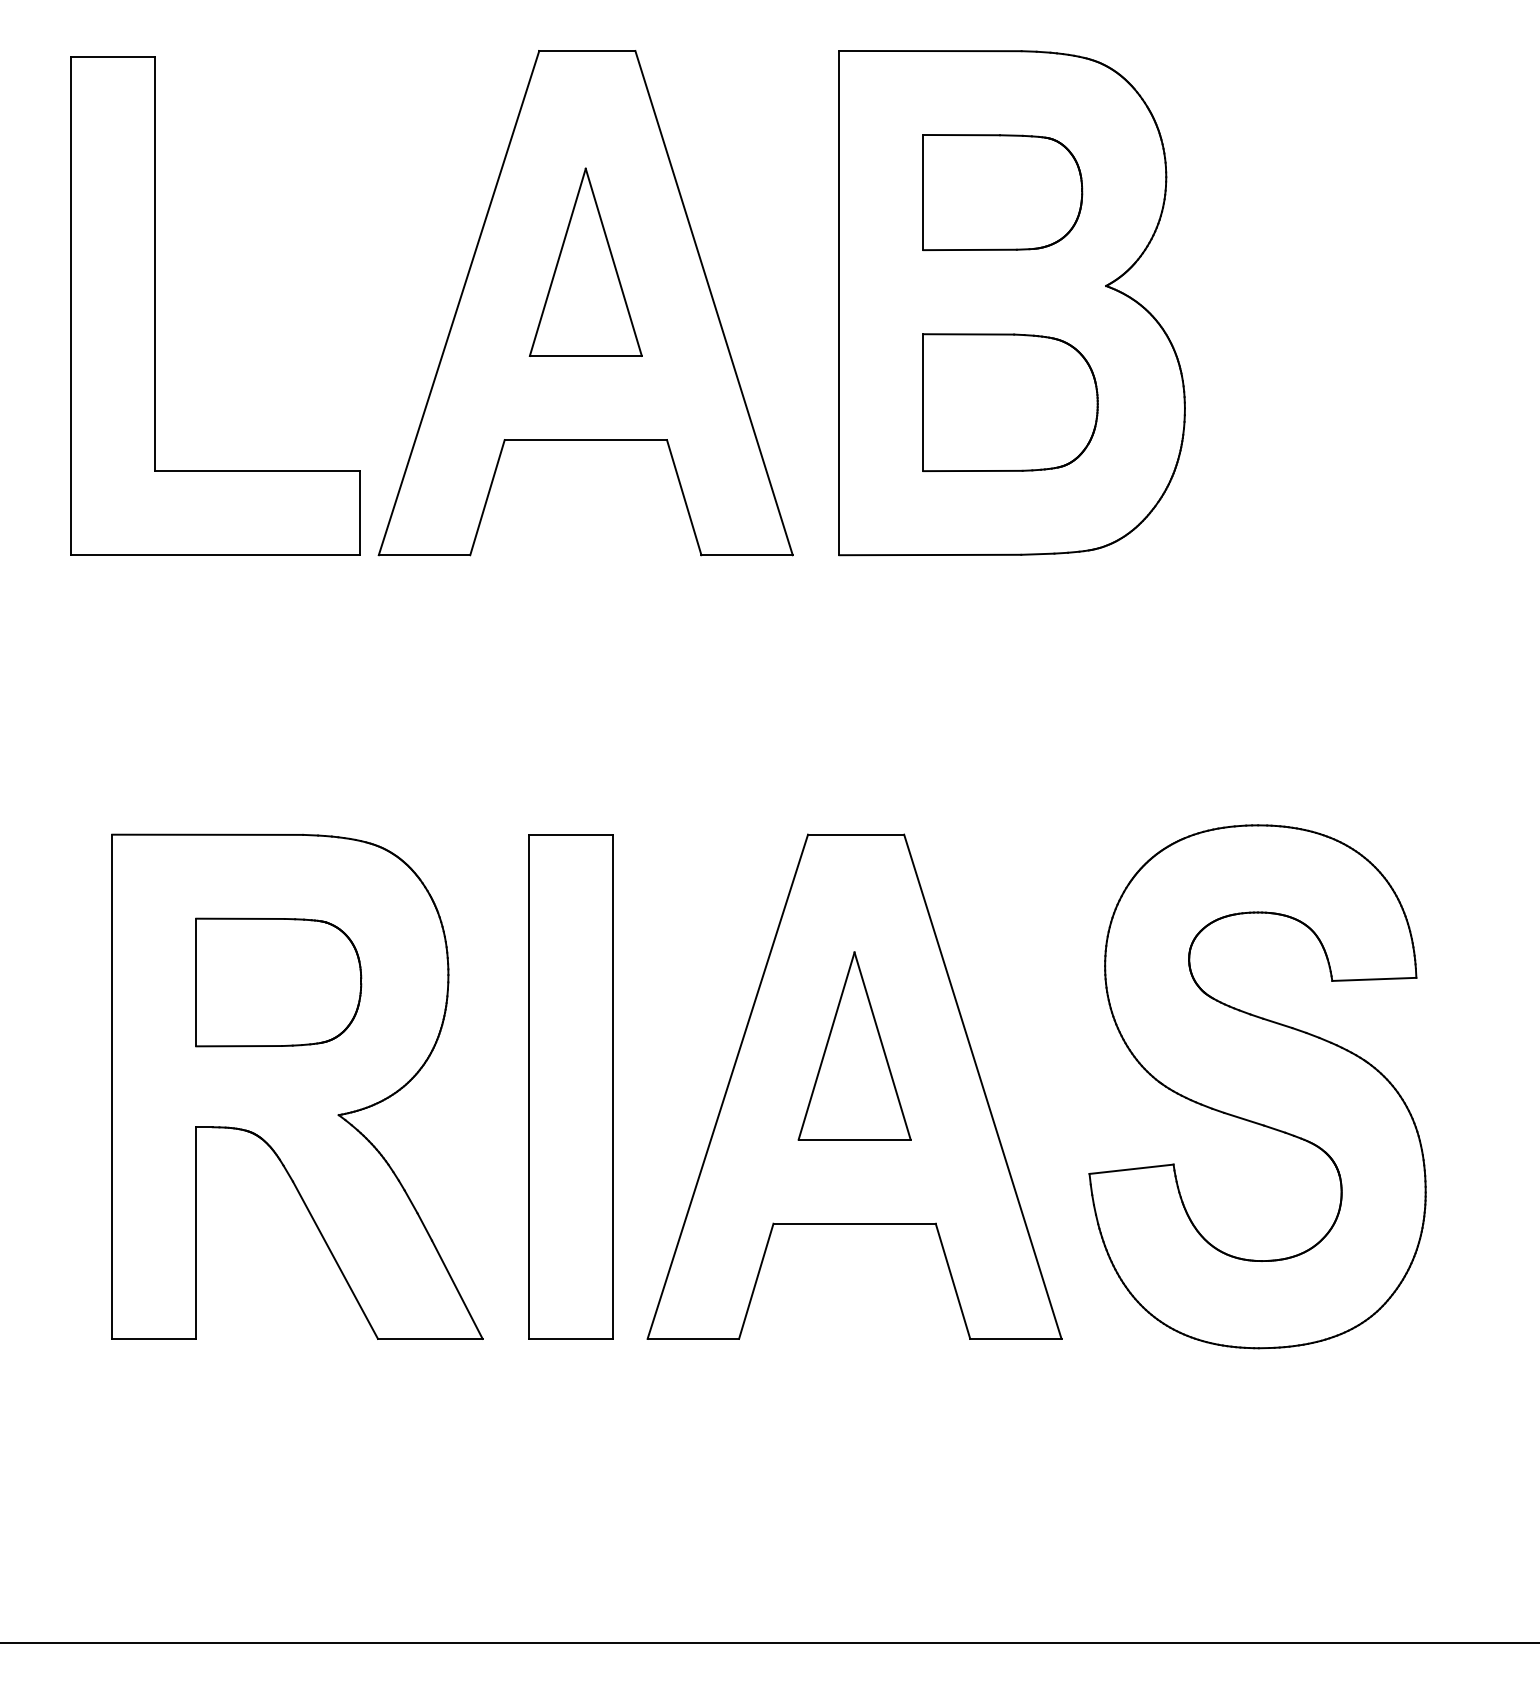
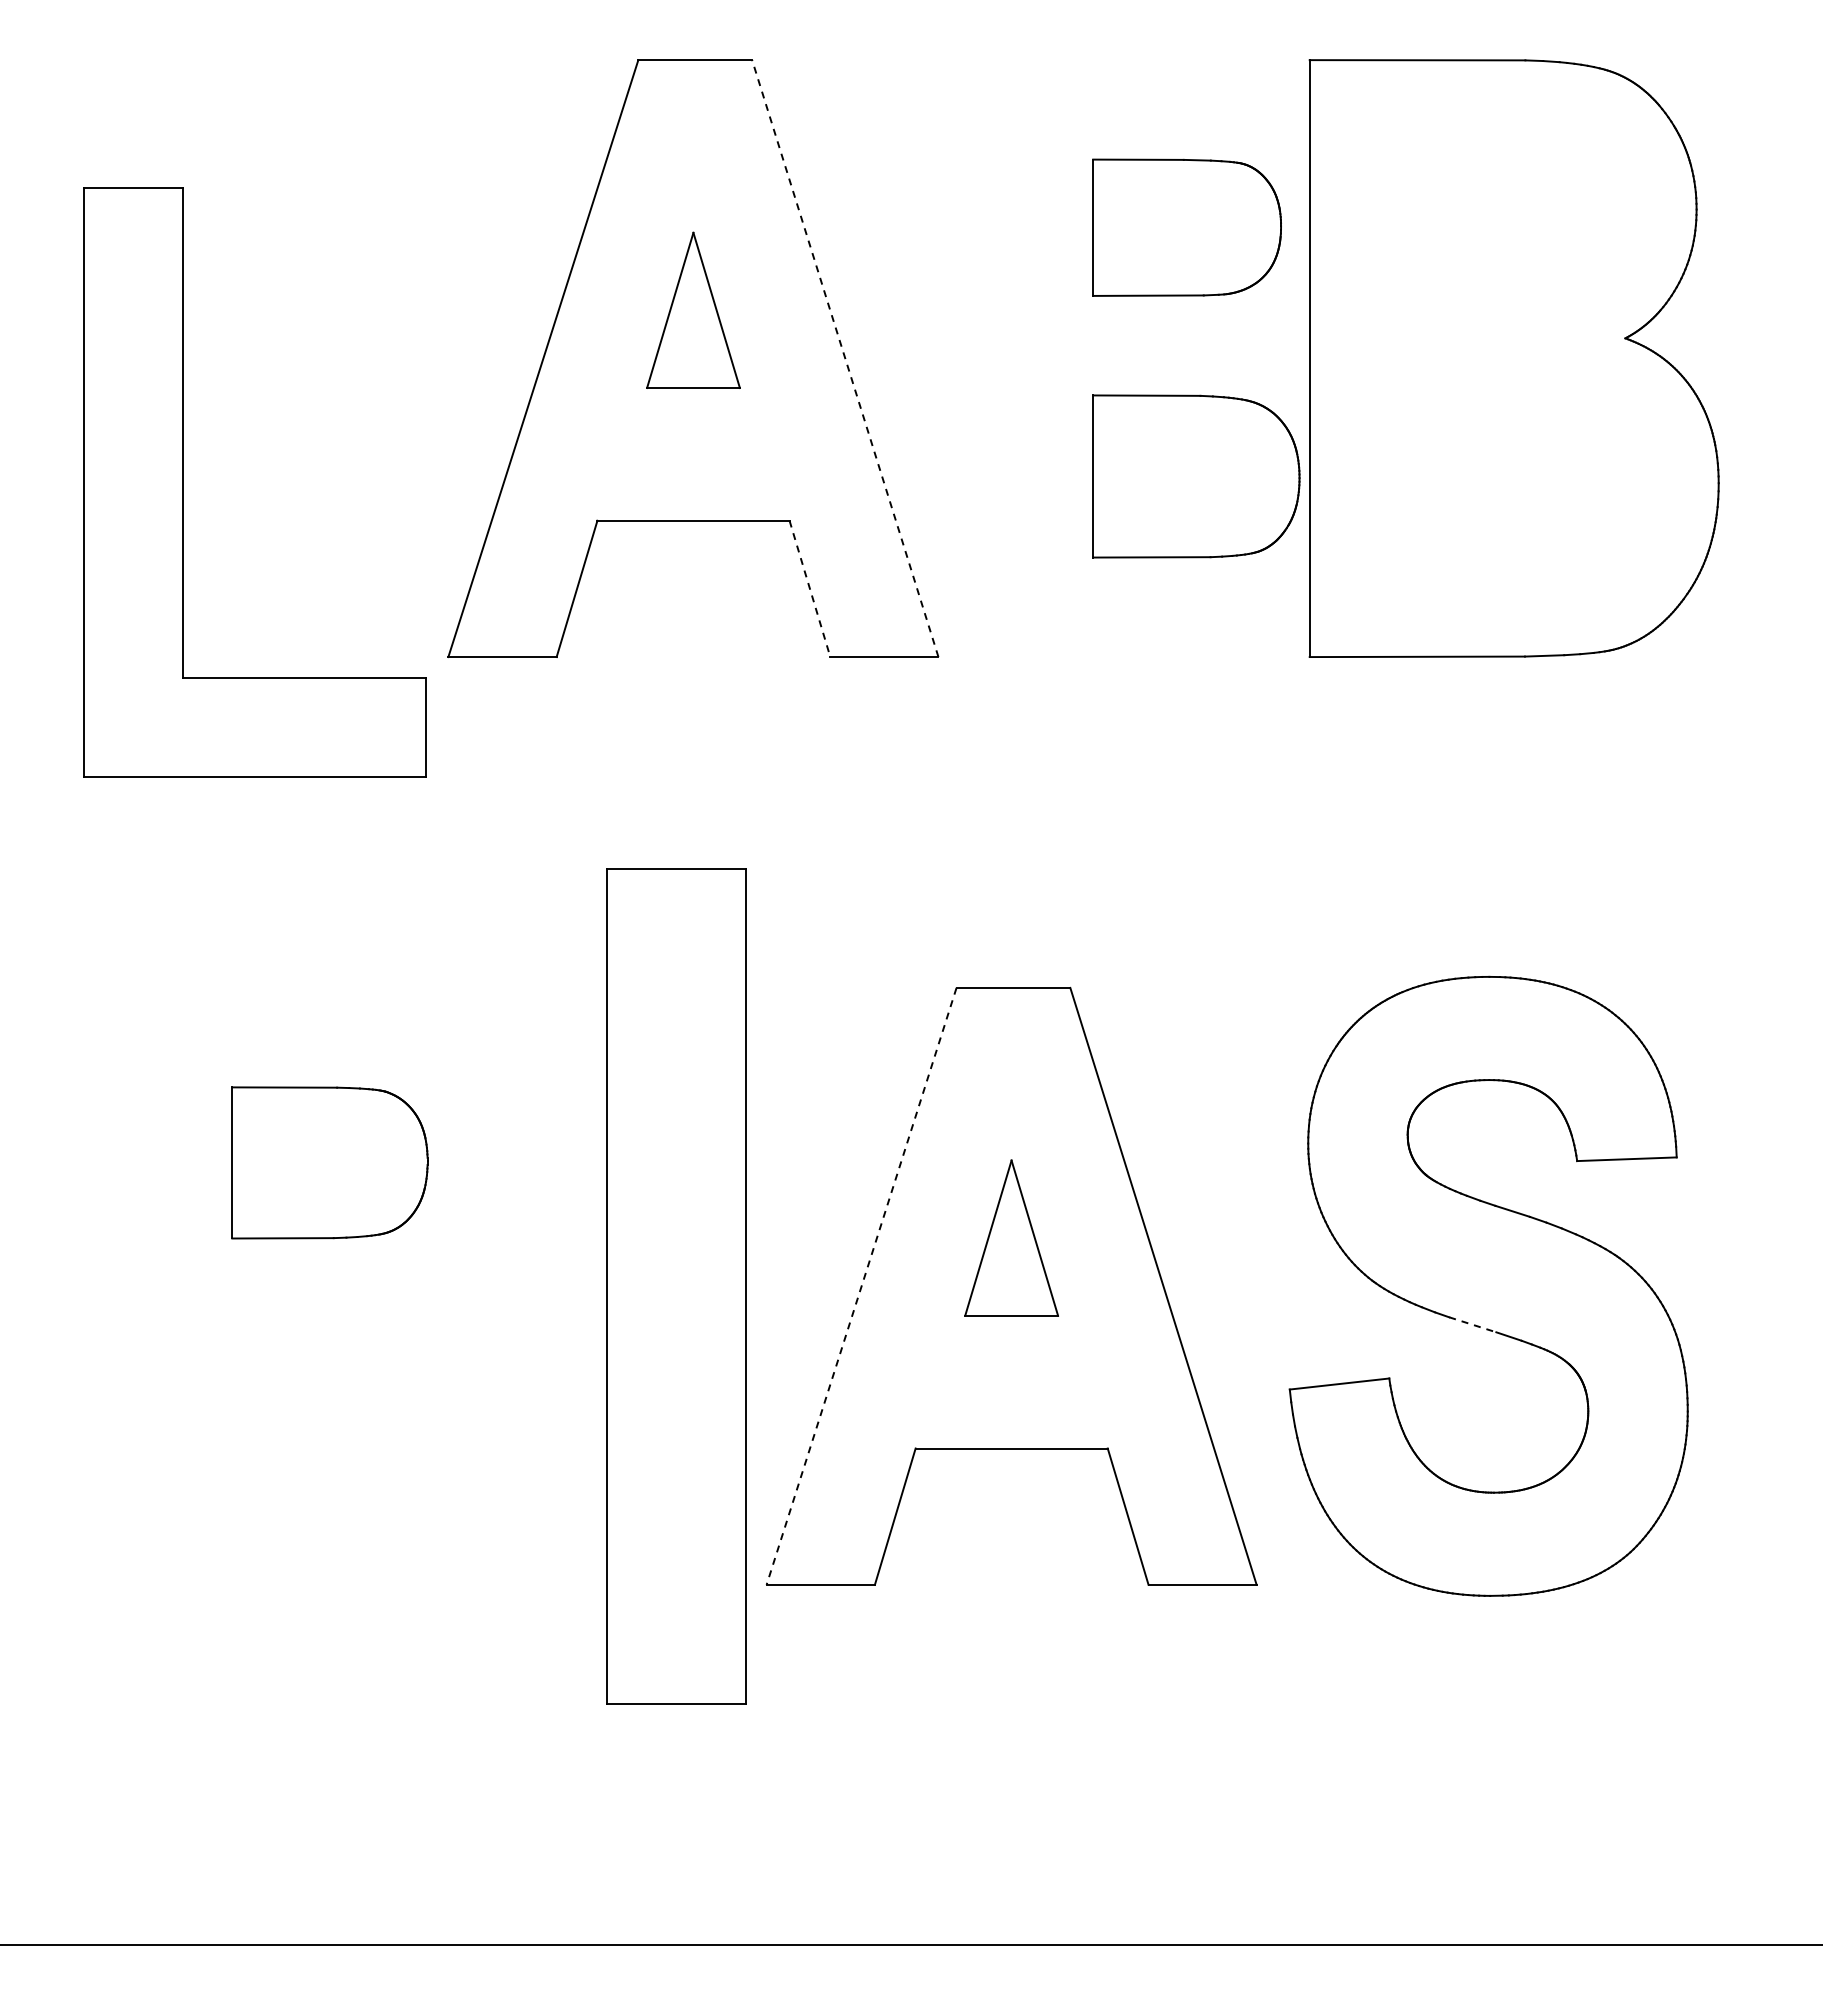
part: (585, 262) -> (693, 310), size x0.7
line: (714, 303) -> (845, 358), solid -> dashed
part: (1011, 303) -> (1513, 358), moved
part: (155, 306) -> (183, 482), moved
line: (684, 498) -> (810, 589), solid -> dashed
part: (854, 1045) -> (1011, 1237), size x0.7
part: (297, 1086) -> (352, 1286), removed
part: (571, 1086) -> (676, 1286), size x1.4
line: (727, 1086) -> (861, 1286), solid -> dashed
line: (1243, 1118) -> (1472, 1324), solid -> dashed

